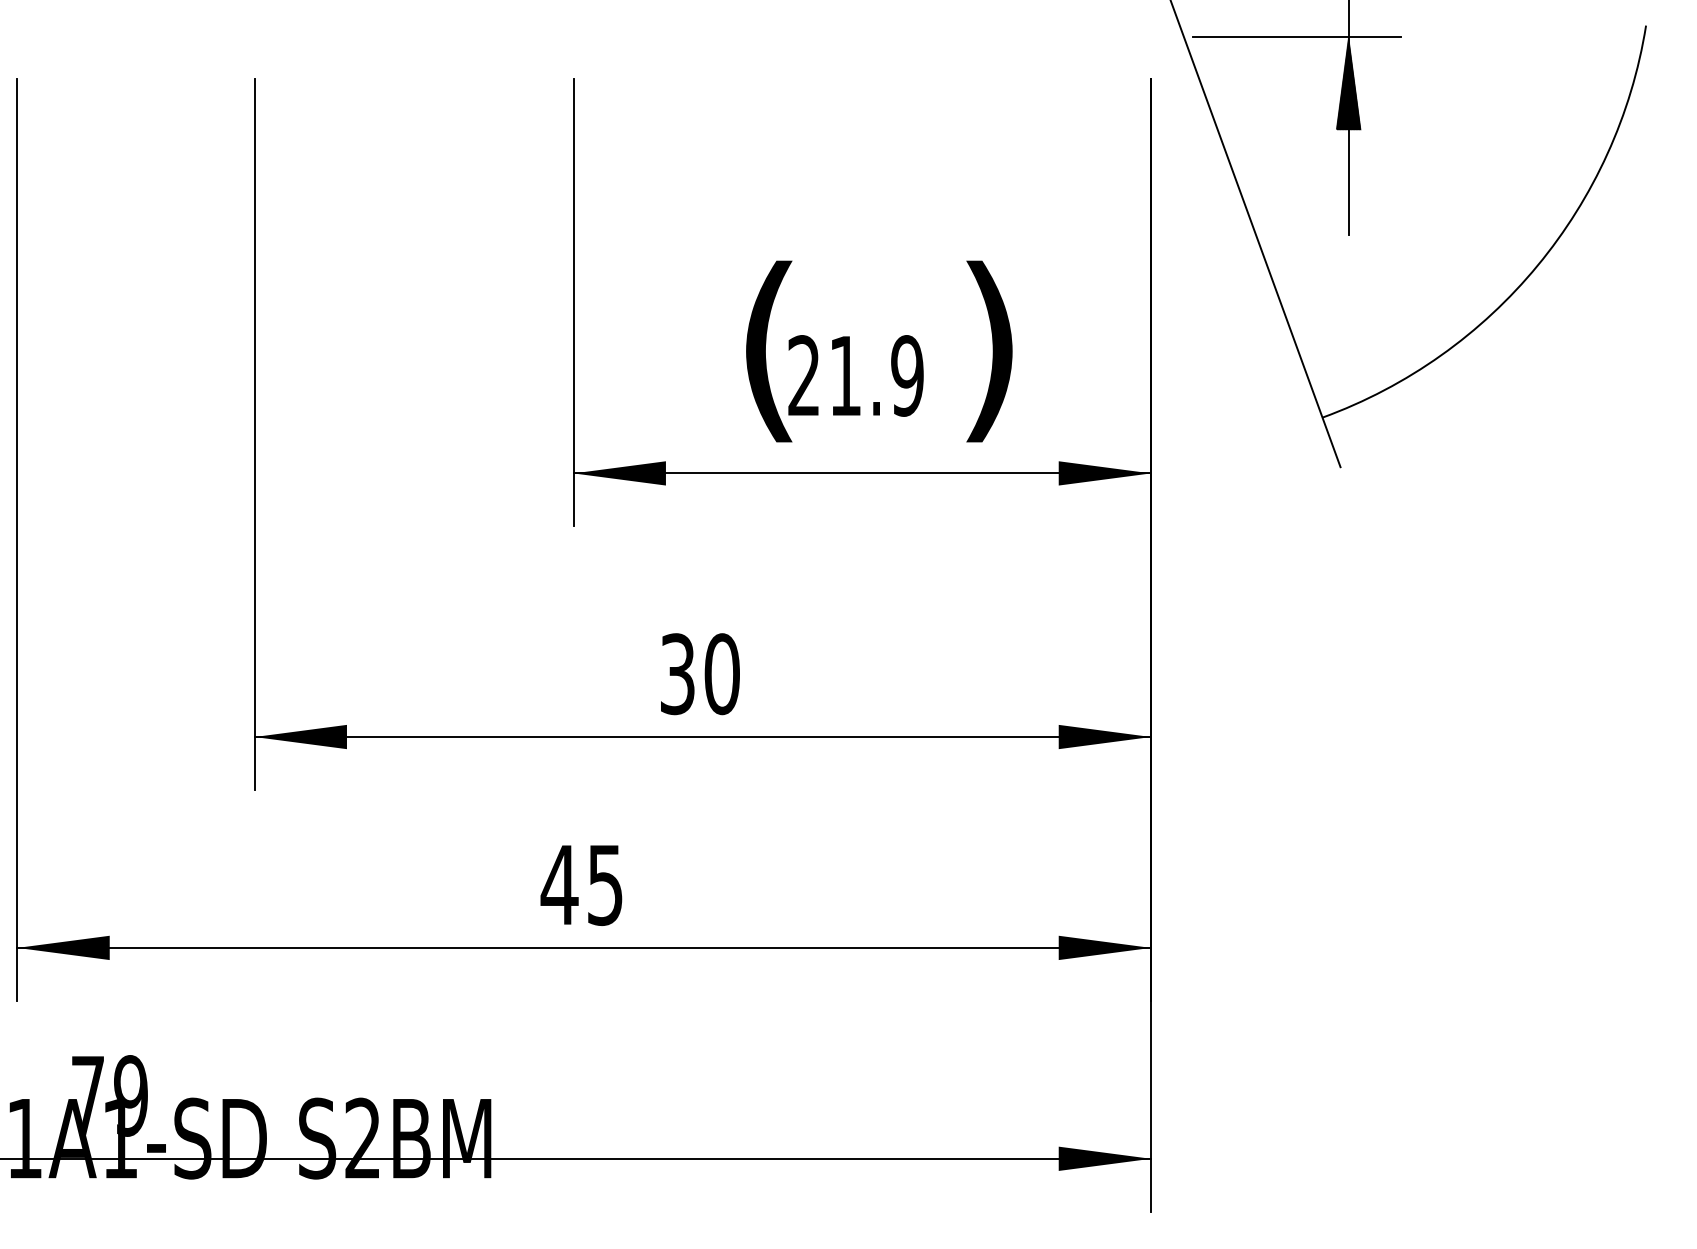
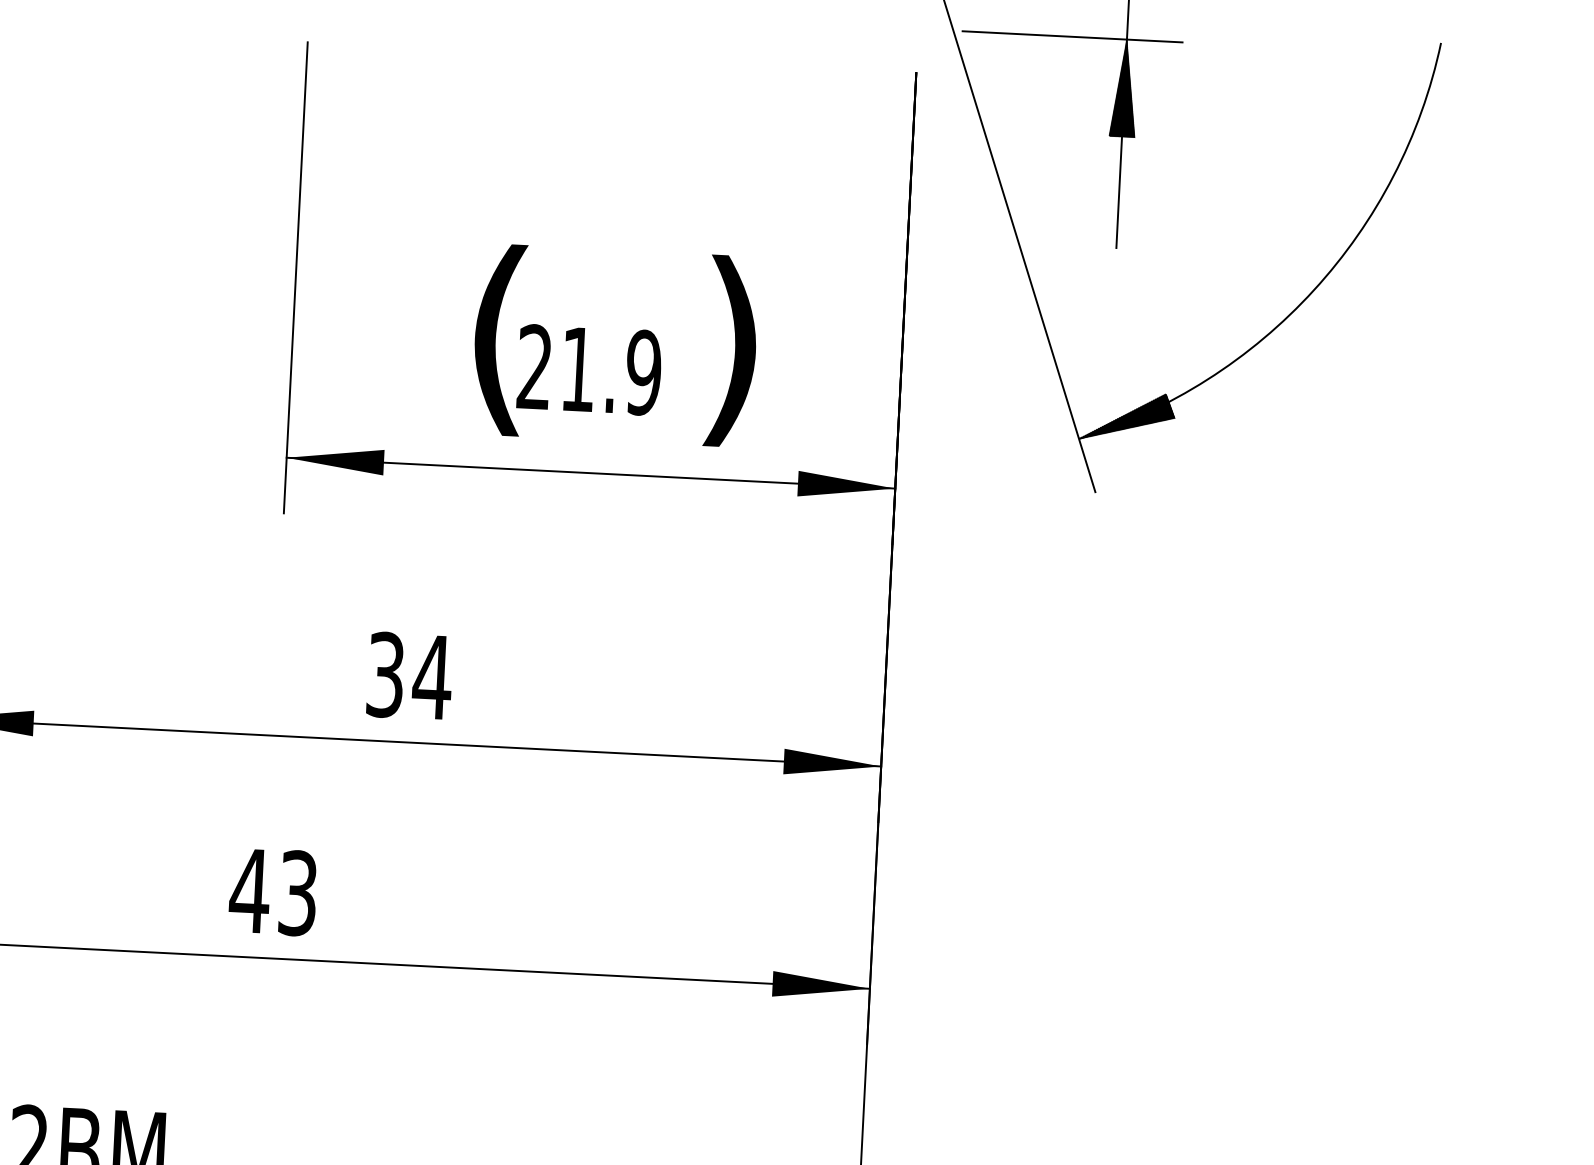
hatch: (1367, 394) -> (1127, 416), added
text: (721, 674) -> (431, 677), 30 -> 34
text: (605, 884) -> (298, 892), 45 -> 43

